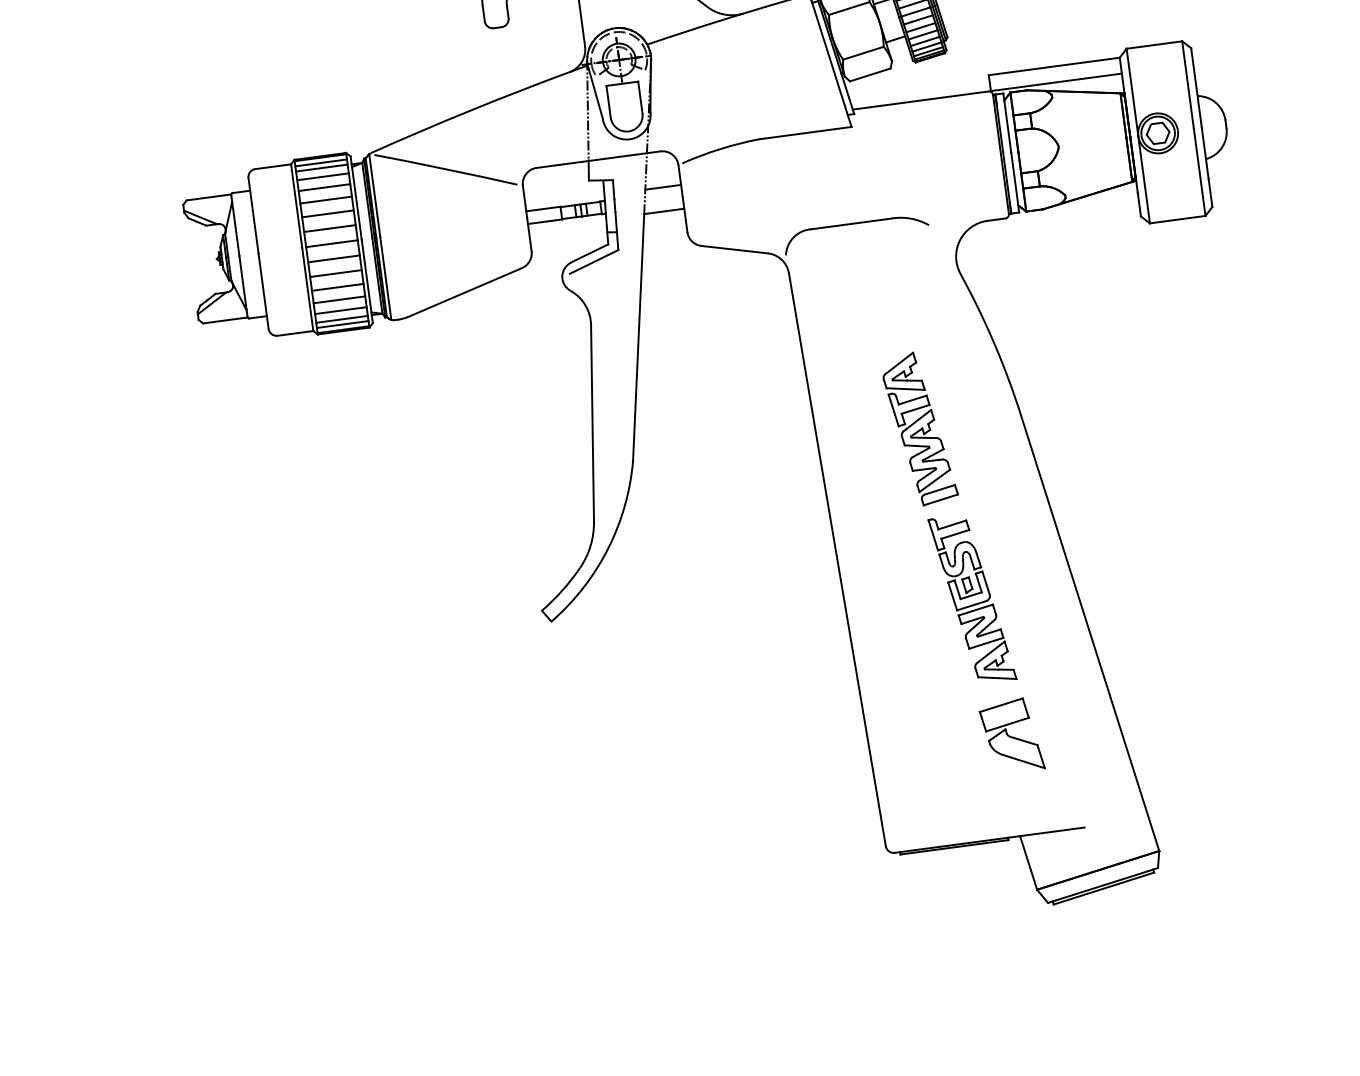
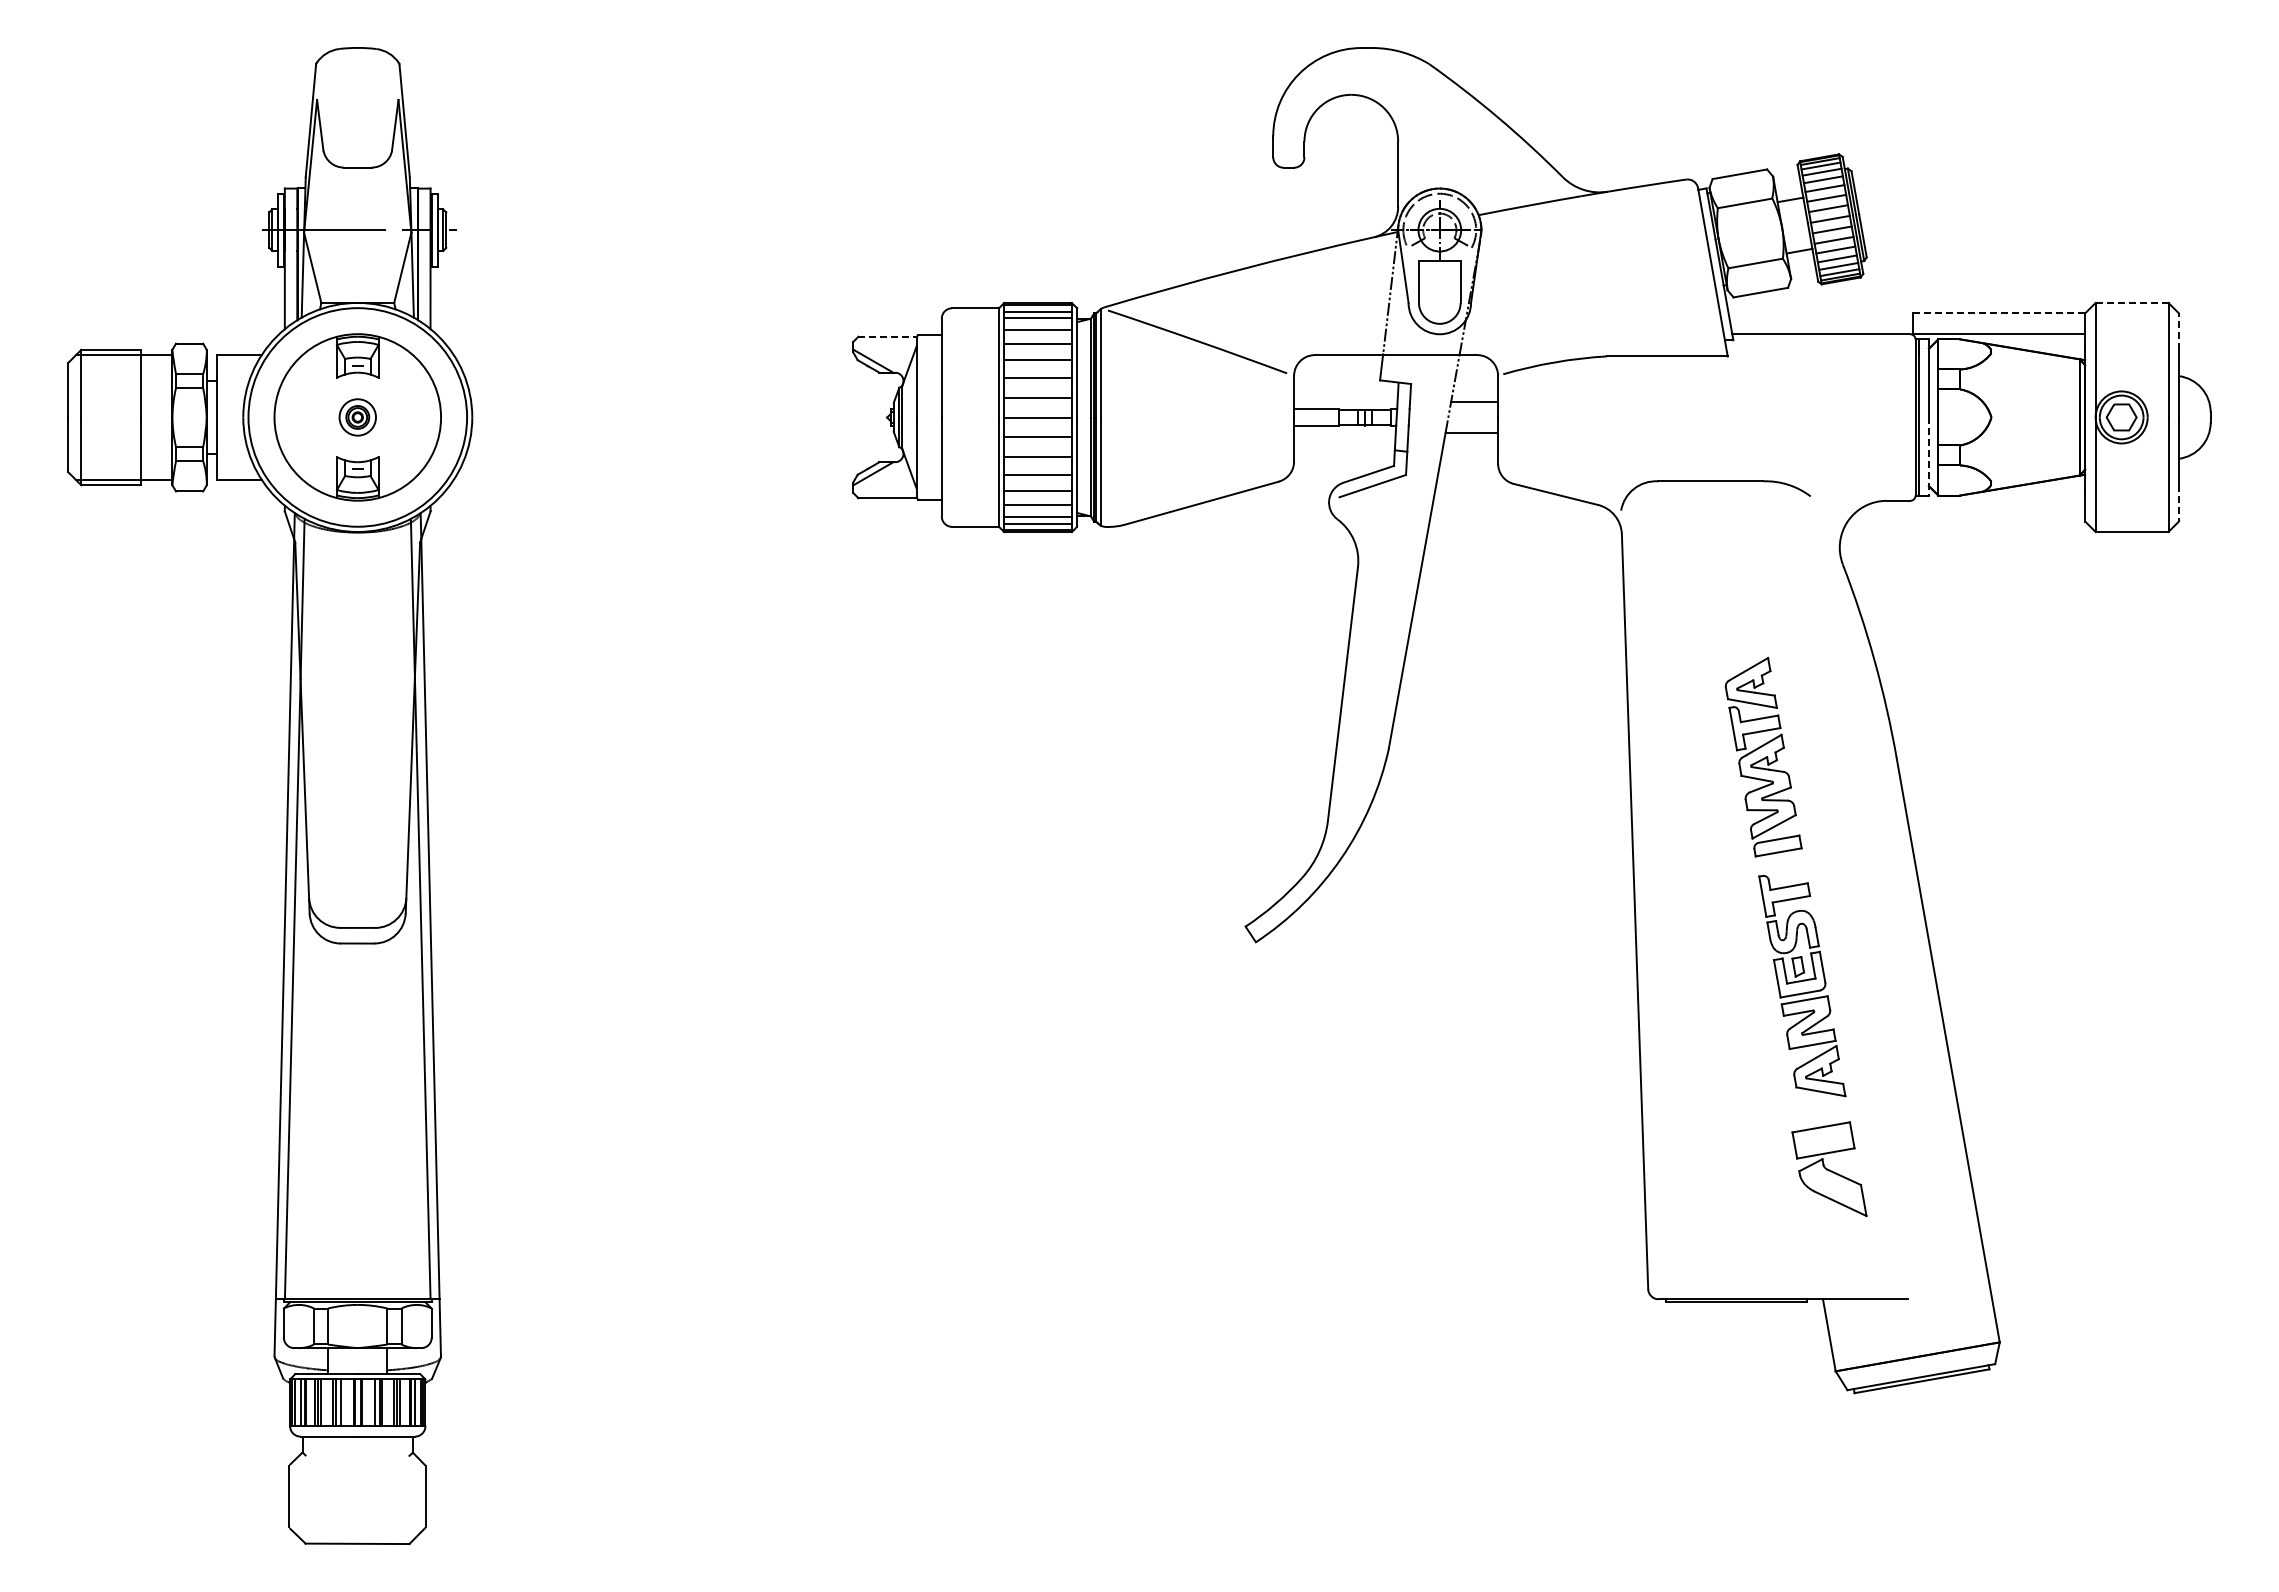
line: (1154, 44) -> (2132, 302), solid -> dashed
line: (1192, 62) -> (2178, 331), solid -> dashed
line: (1054, 66) -> (1999, 313), solid -> dashed
line: (1015, 182) -> (1929, 456), solid -> dashed
line: (1210, 193) -> (2178, 503), solid -> dashed
line: (209, 197) -> (888, 336), solid -> dashed

